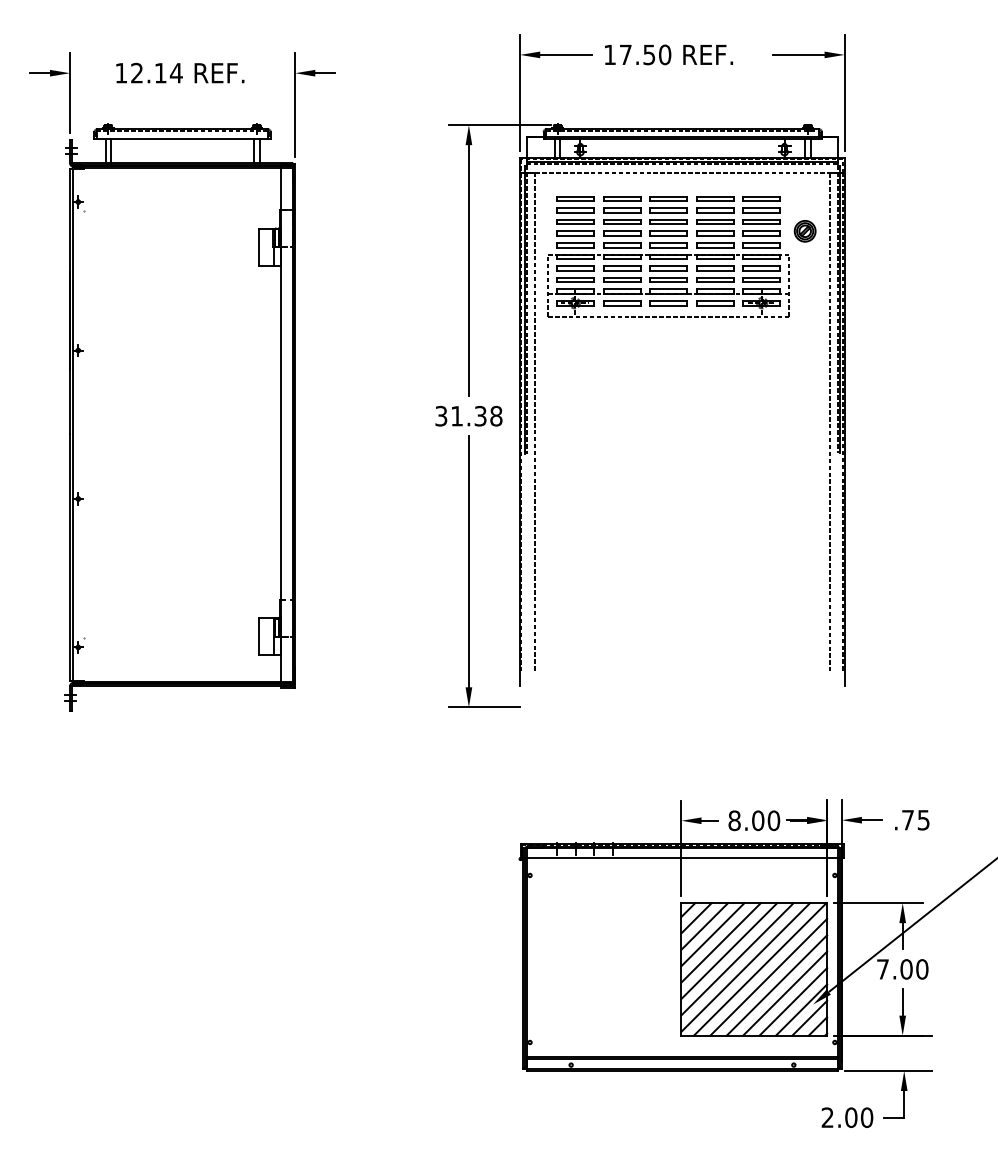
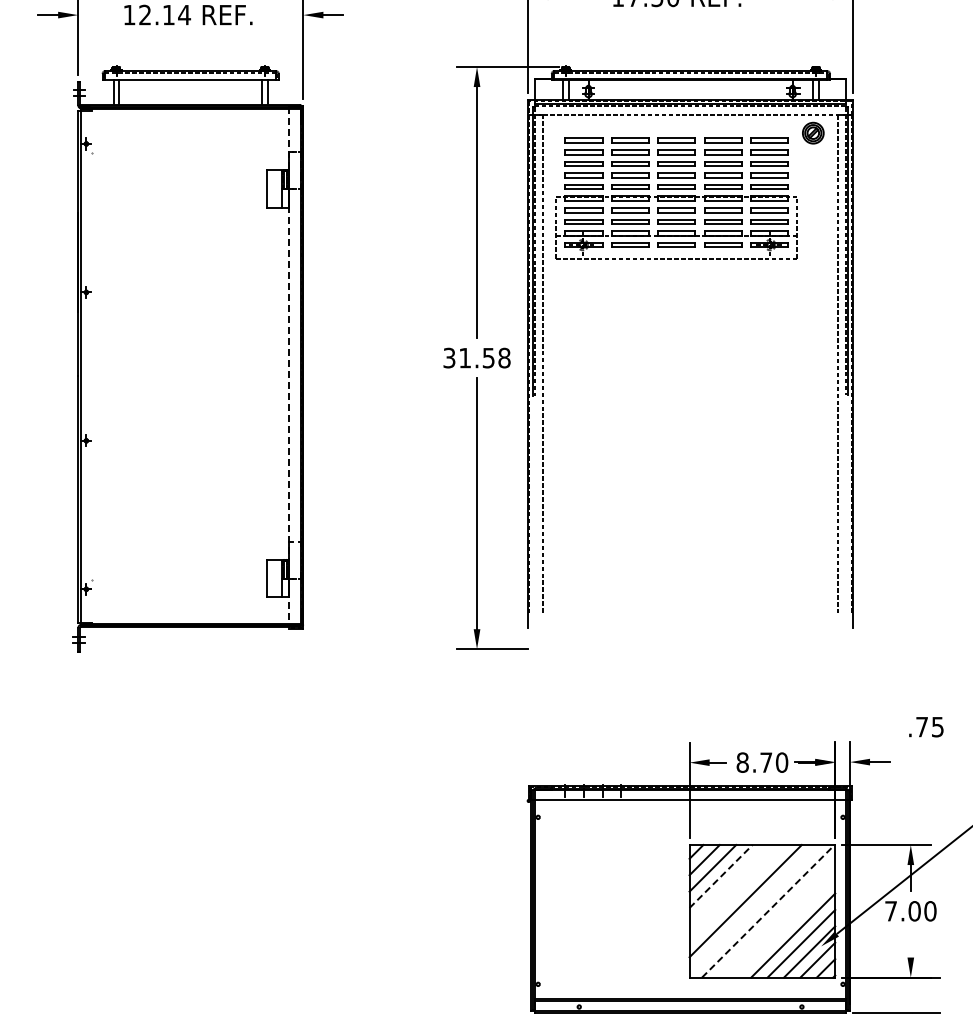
part: (804, 231) -> (812, 133), moved
text: (480, 415) -> (488, 357), 31.38 -> 31.58
line: (281, 425) -> (289, 367), solid -> dashed
text: (758, 820) -> (766, 762), 8.00 -> 8.70
text: (912, 820) -> (926, 727), moved
line: (712, 934) -> (720, 876), solid -> dashed
line: (720, 942) -> (728, 884), removed
line: (729, 950) -> (737, 892), removed
line: (745, 967) -> (753, 909), removed
line: (760, 969) -> (768, 911), solid -> dashed
line: (768, 976) -> (776, 918), removed
line: (776, 985) -> (784, 927), removed
line: (902, 1002) -> (910, 944), removed

